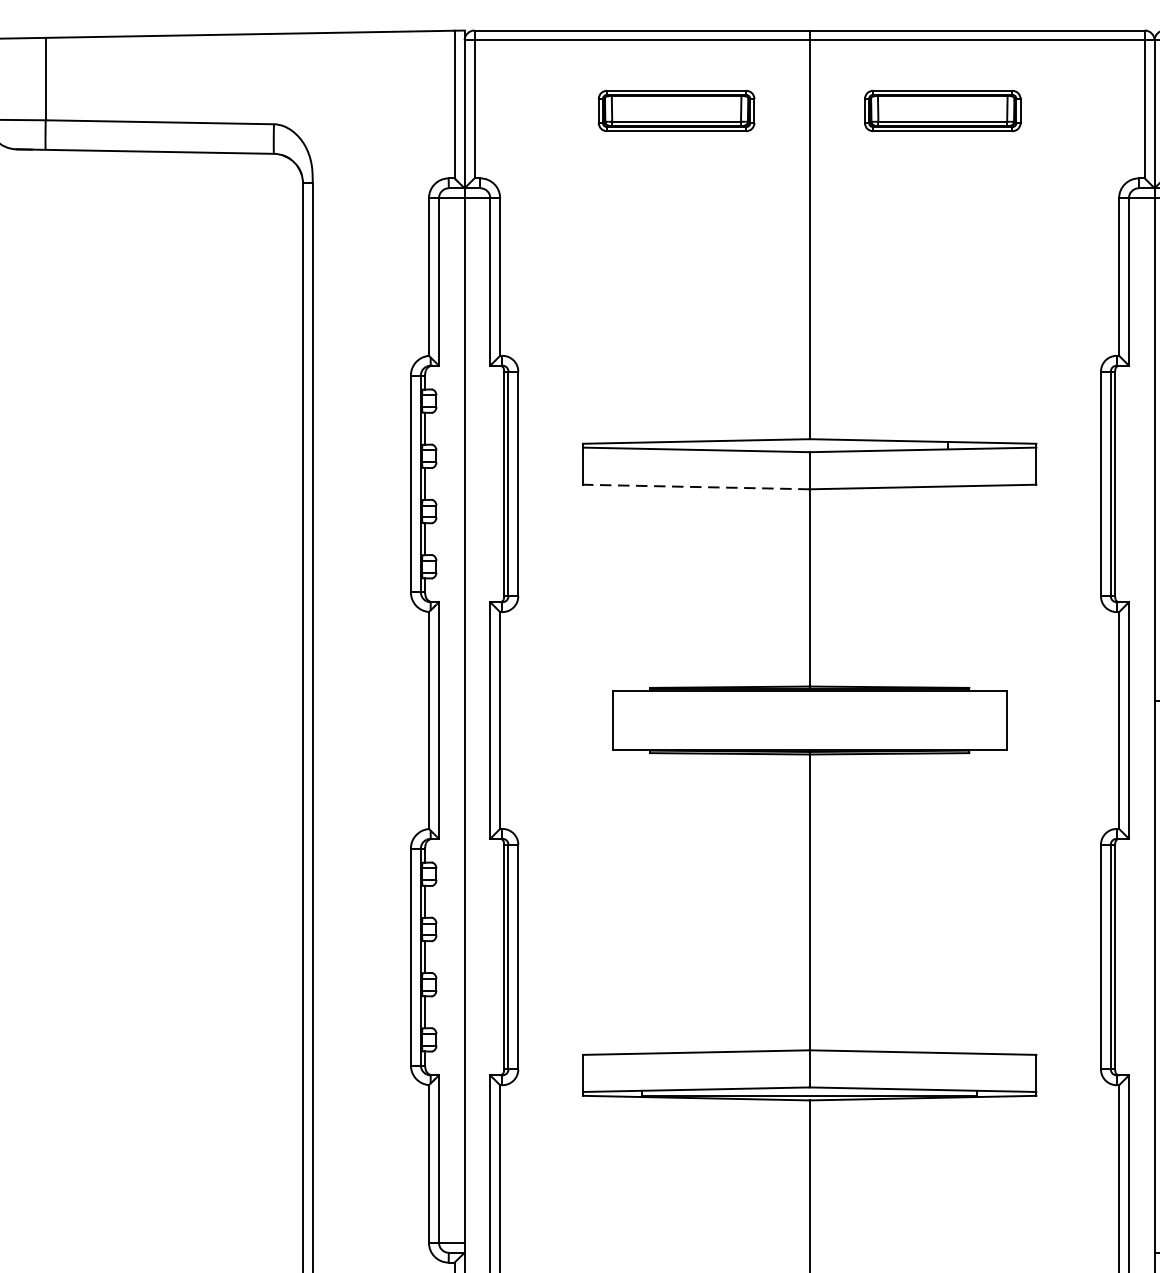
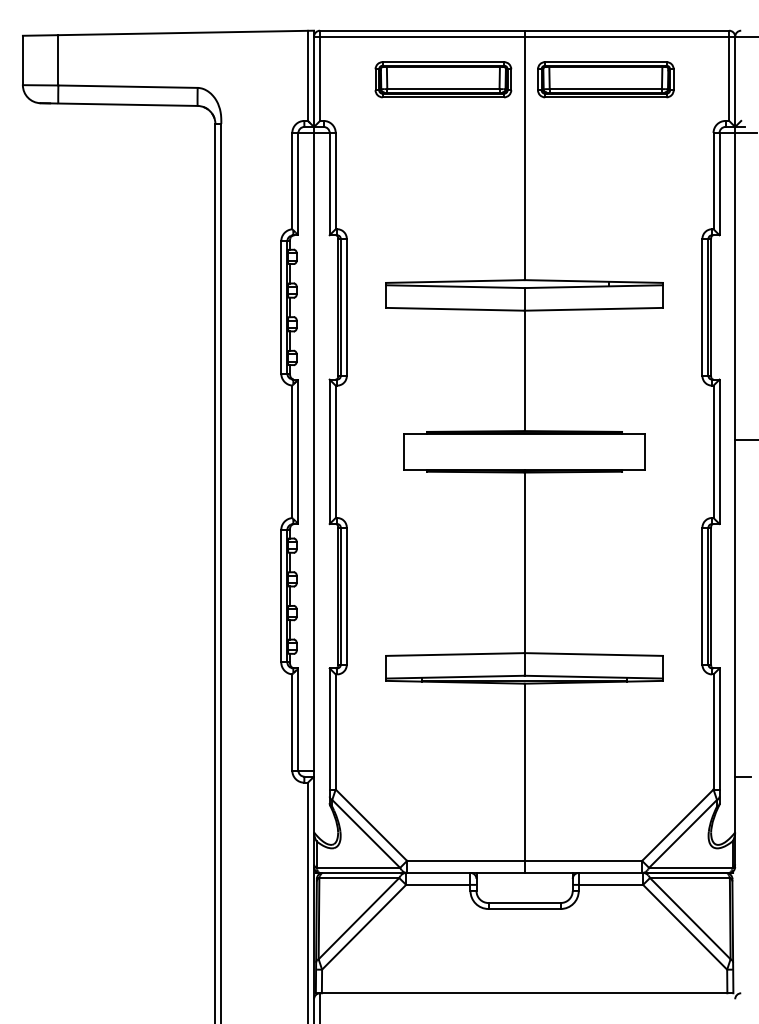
part: (676, 110) -> (443, 79), size x1.43
part: (942, 110) -> (605, 79), size x1.43
line: (694, 487) -> (454, 309), dashed -> solid

